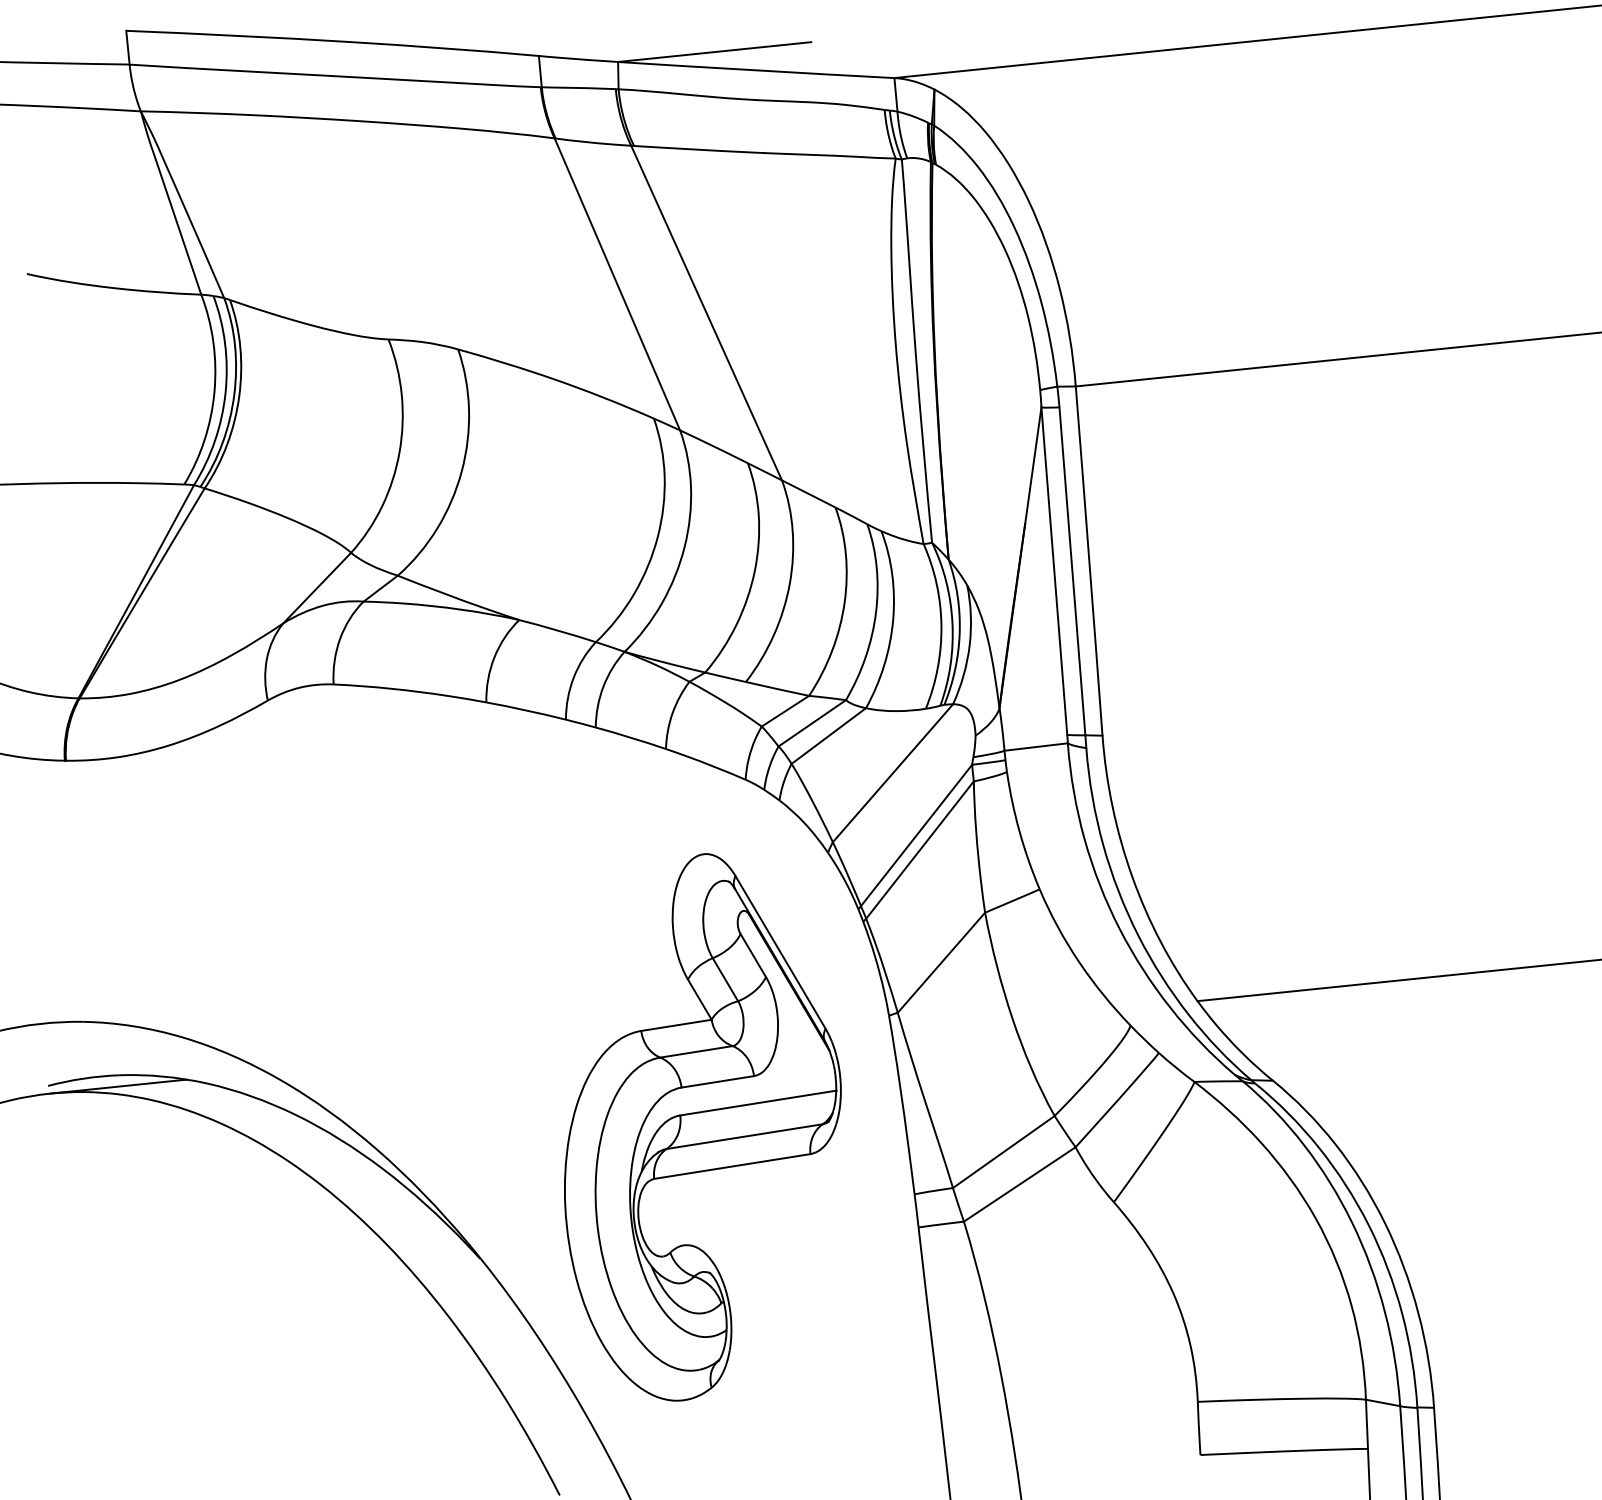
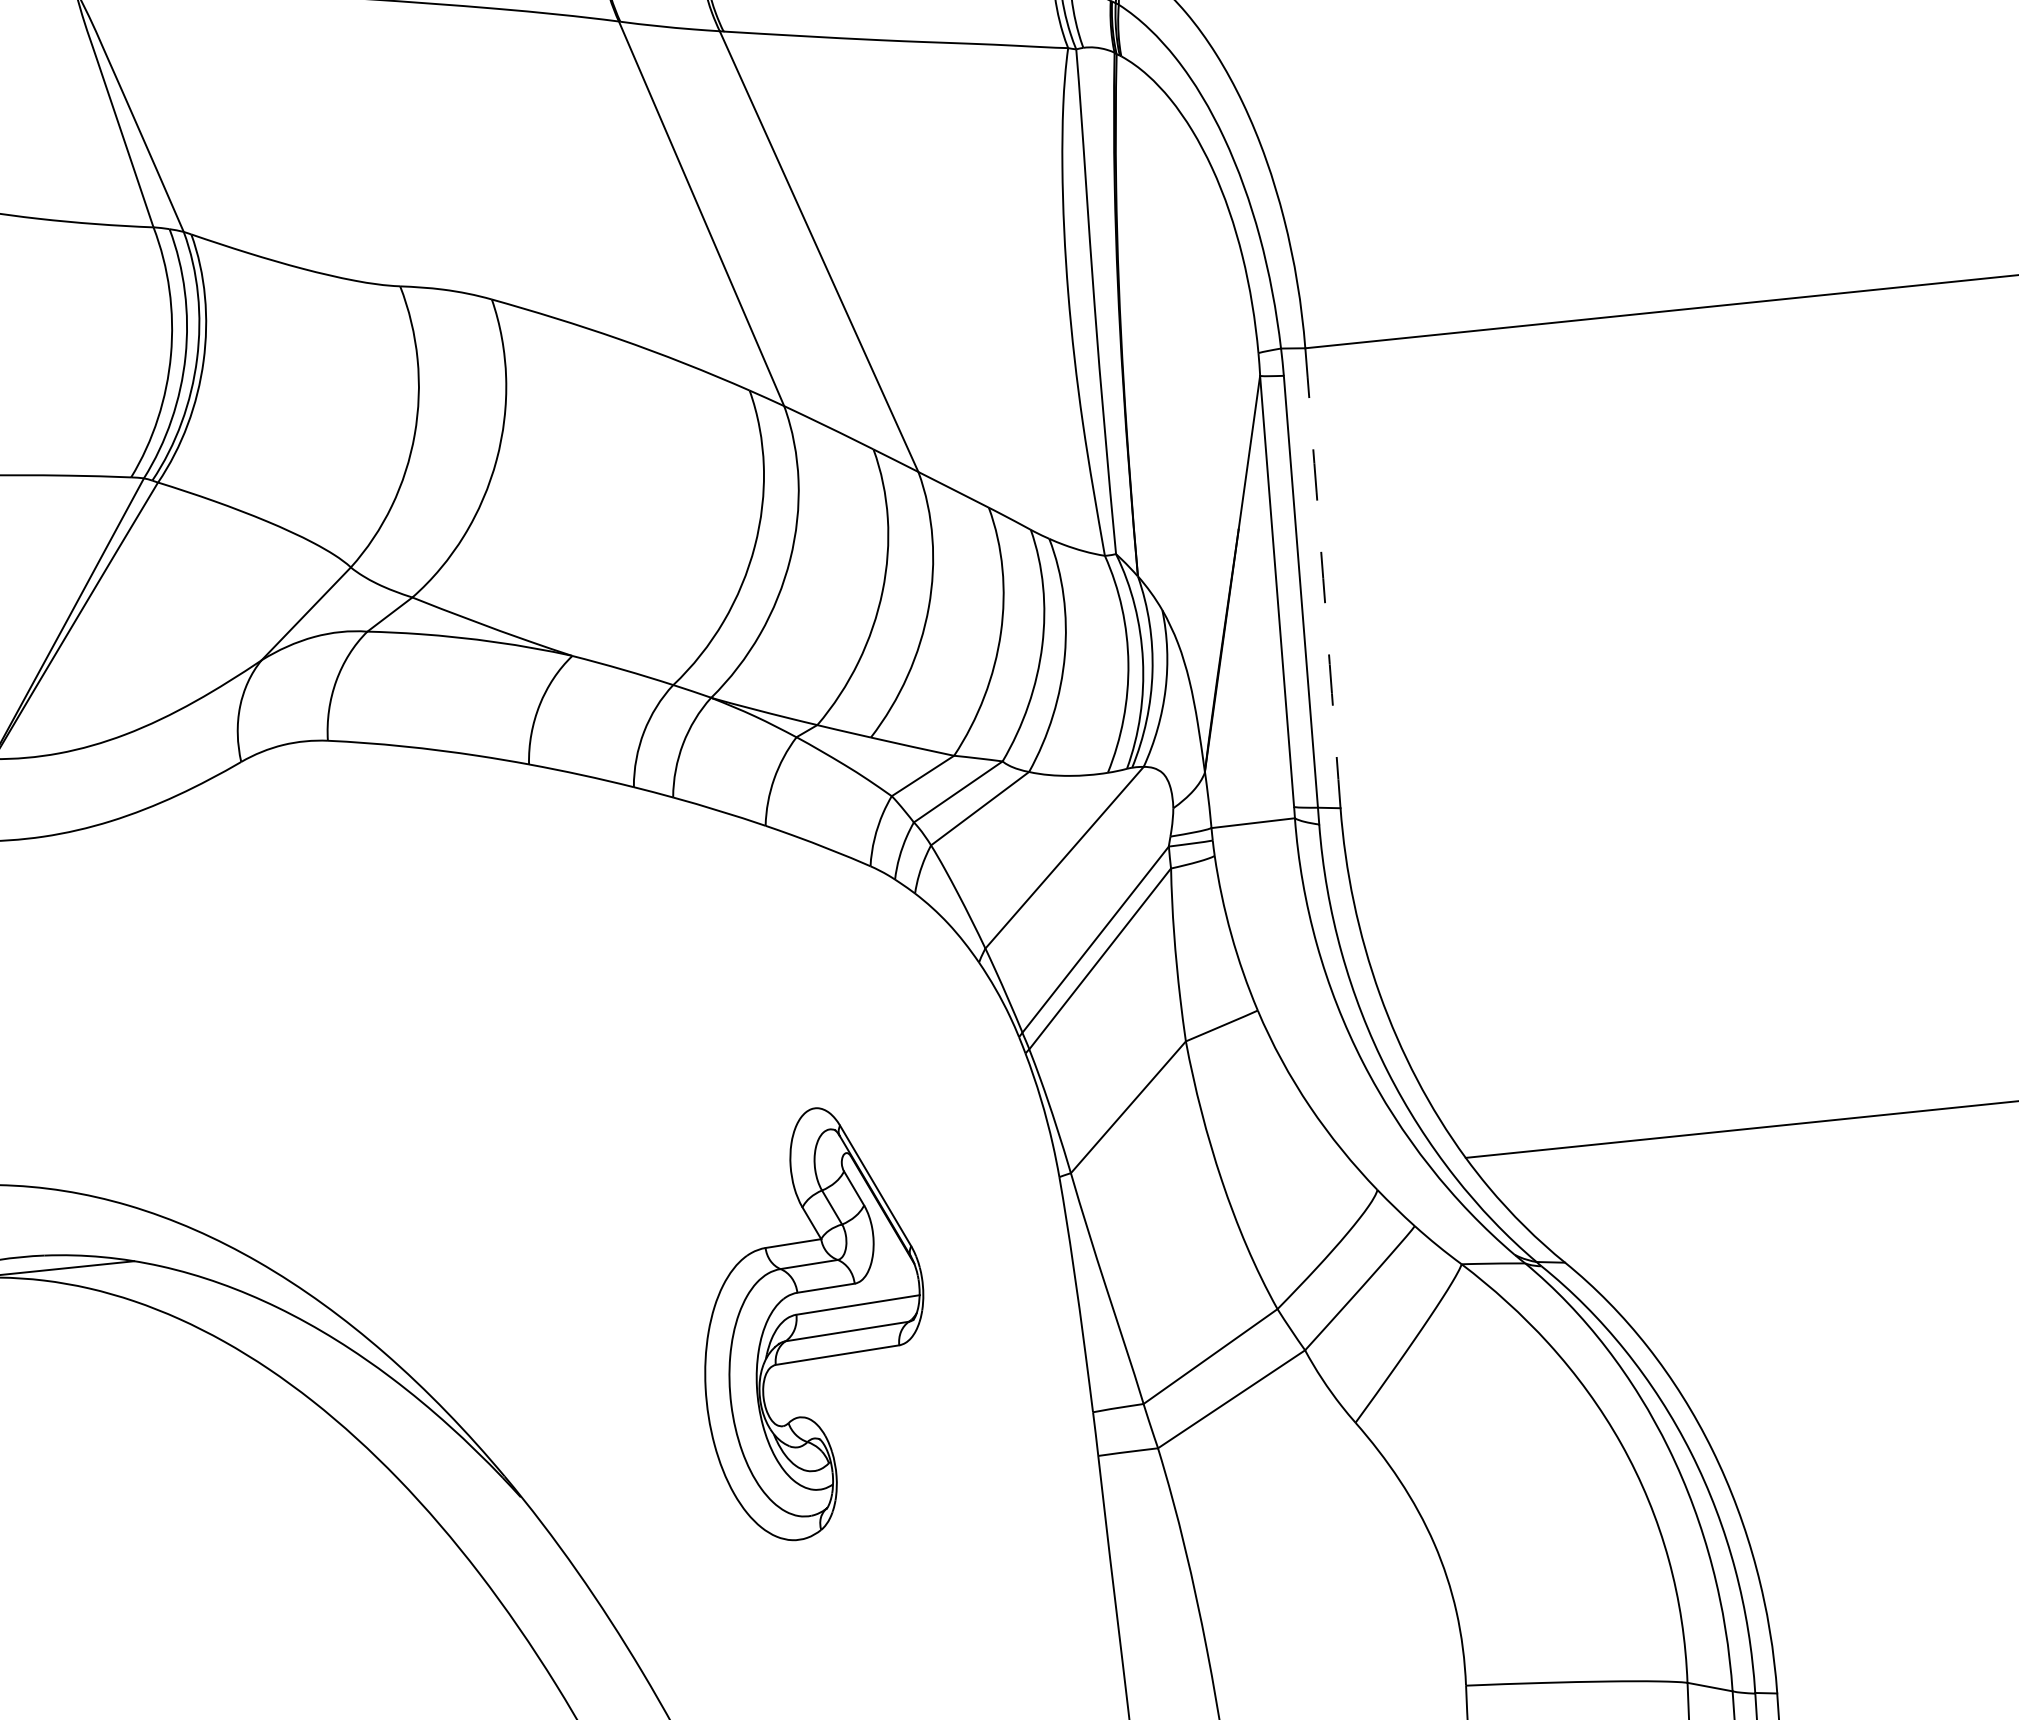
arc: (1089, 561) -> (1323, 578), solid -> dashed
part: (702, 1127) -> (813, 1324), size x0.6

